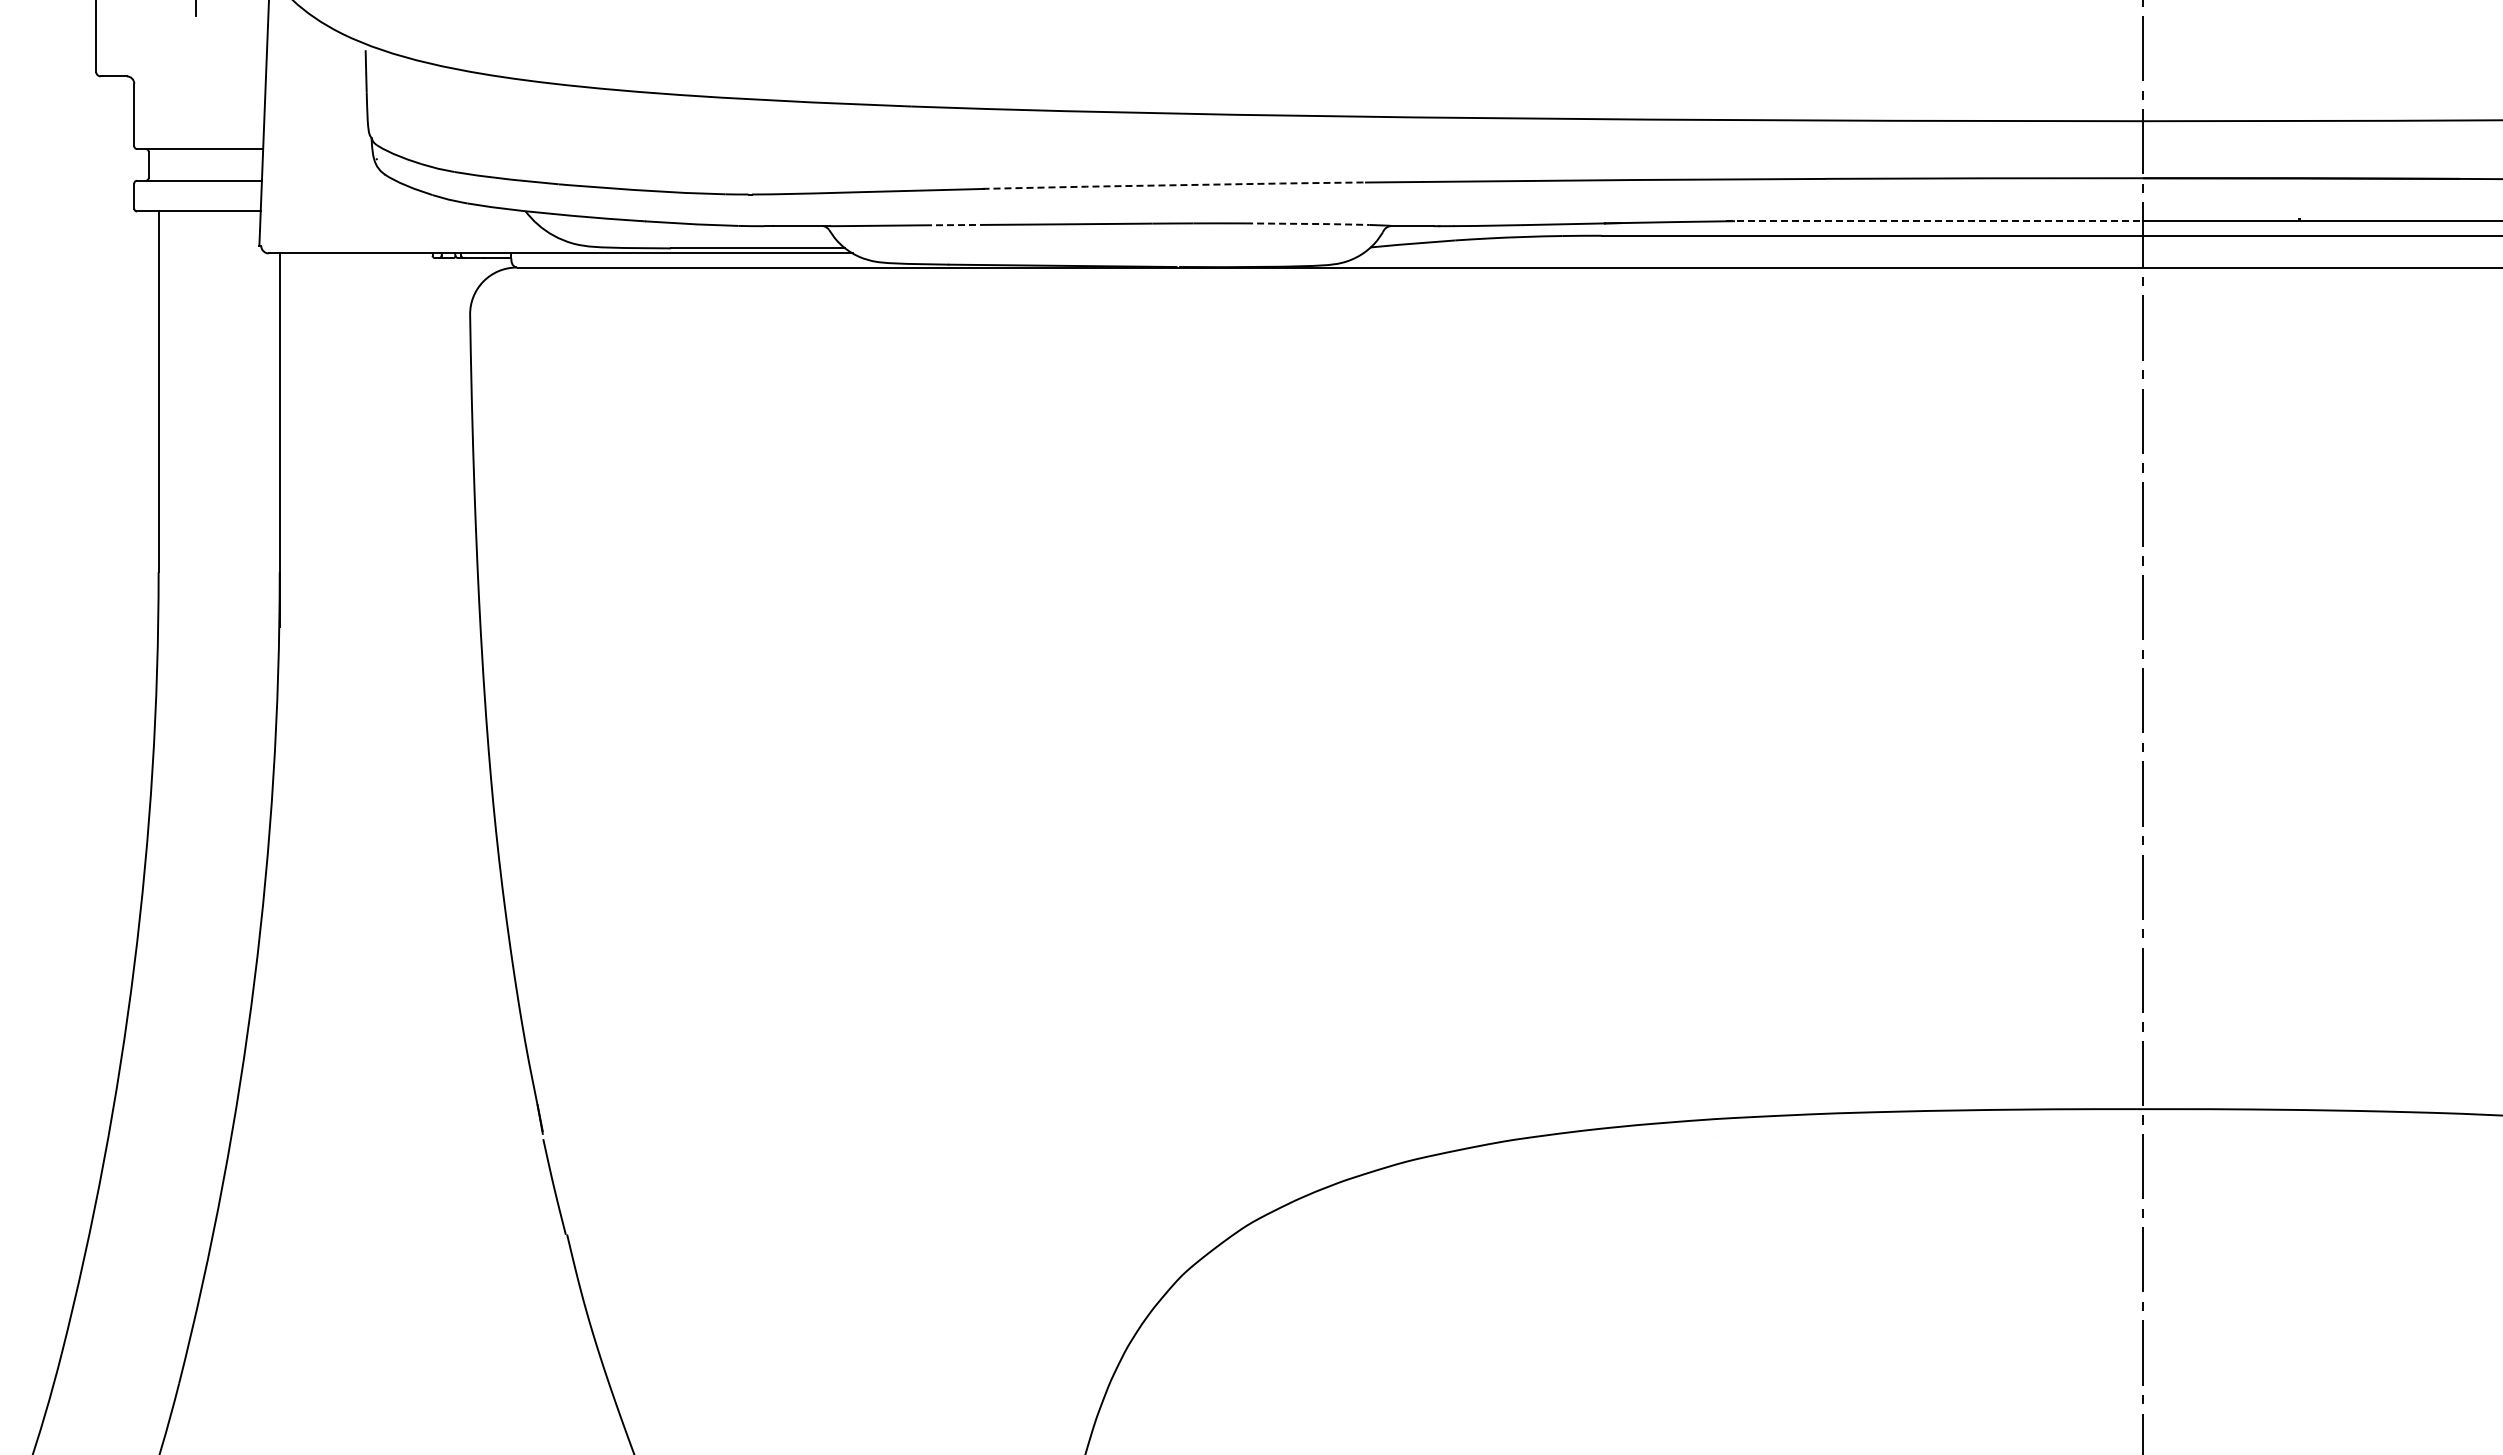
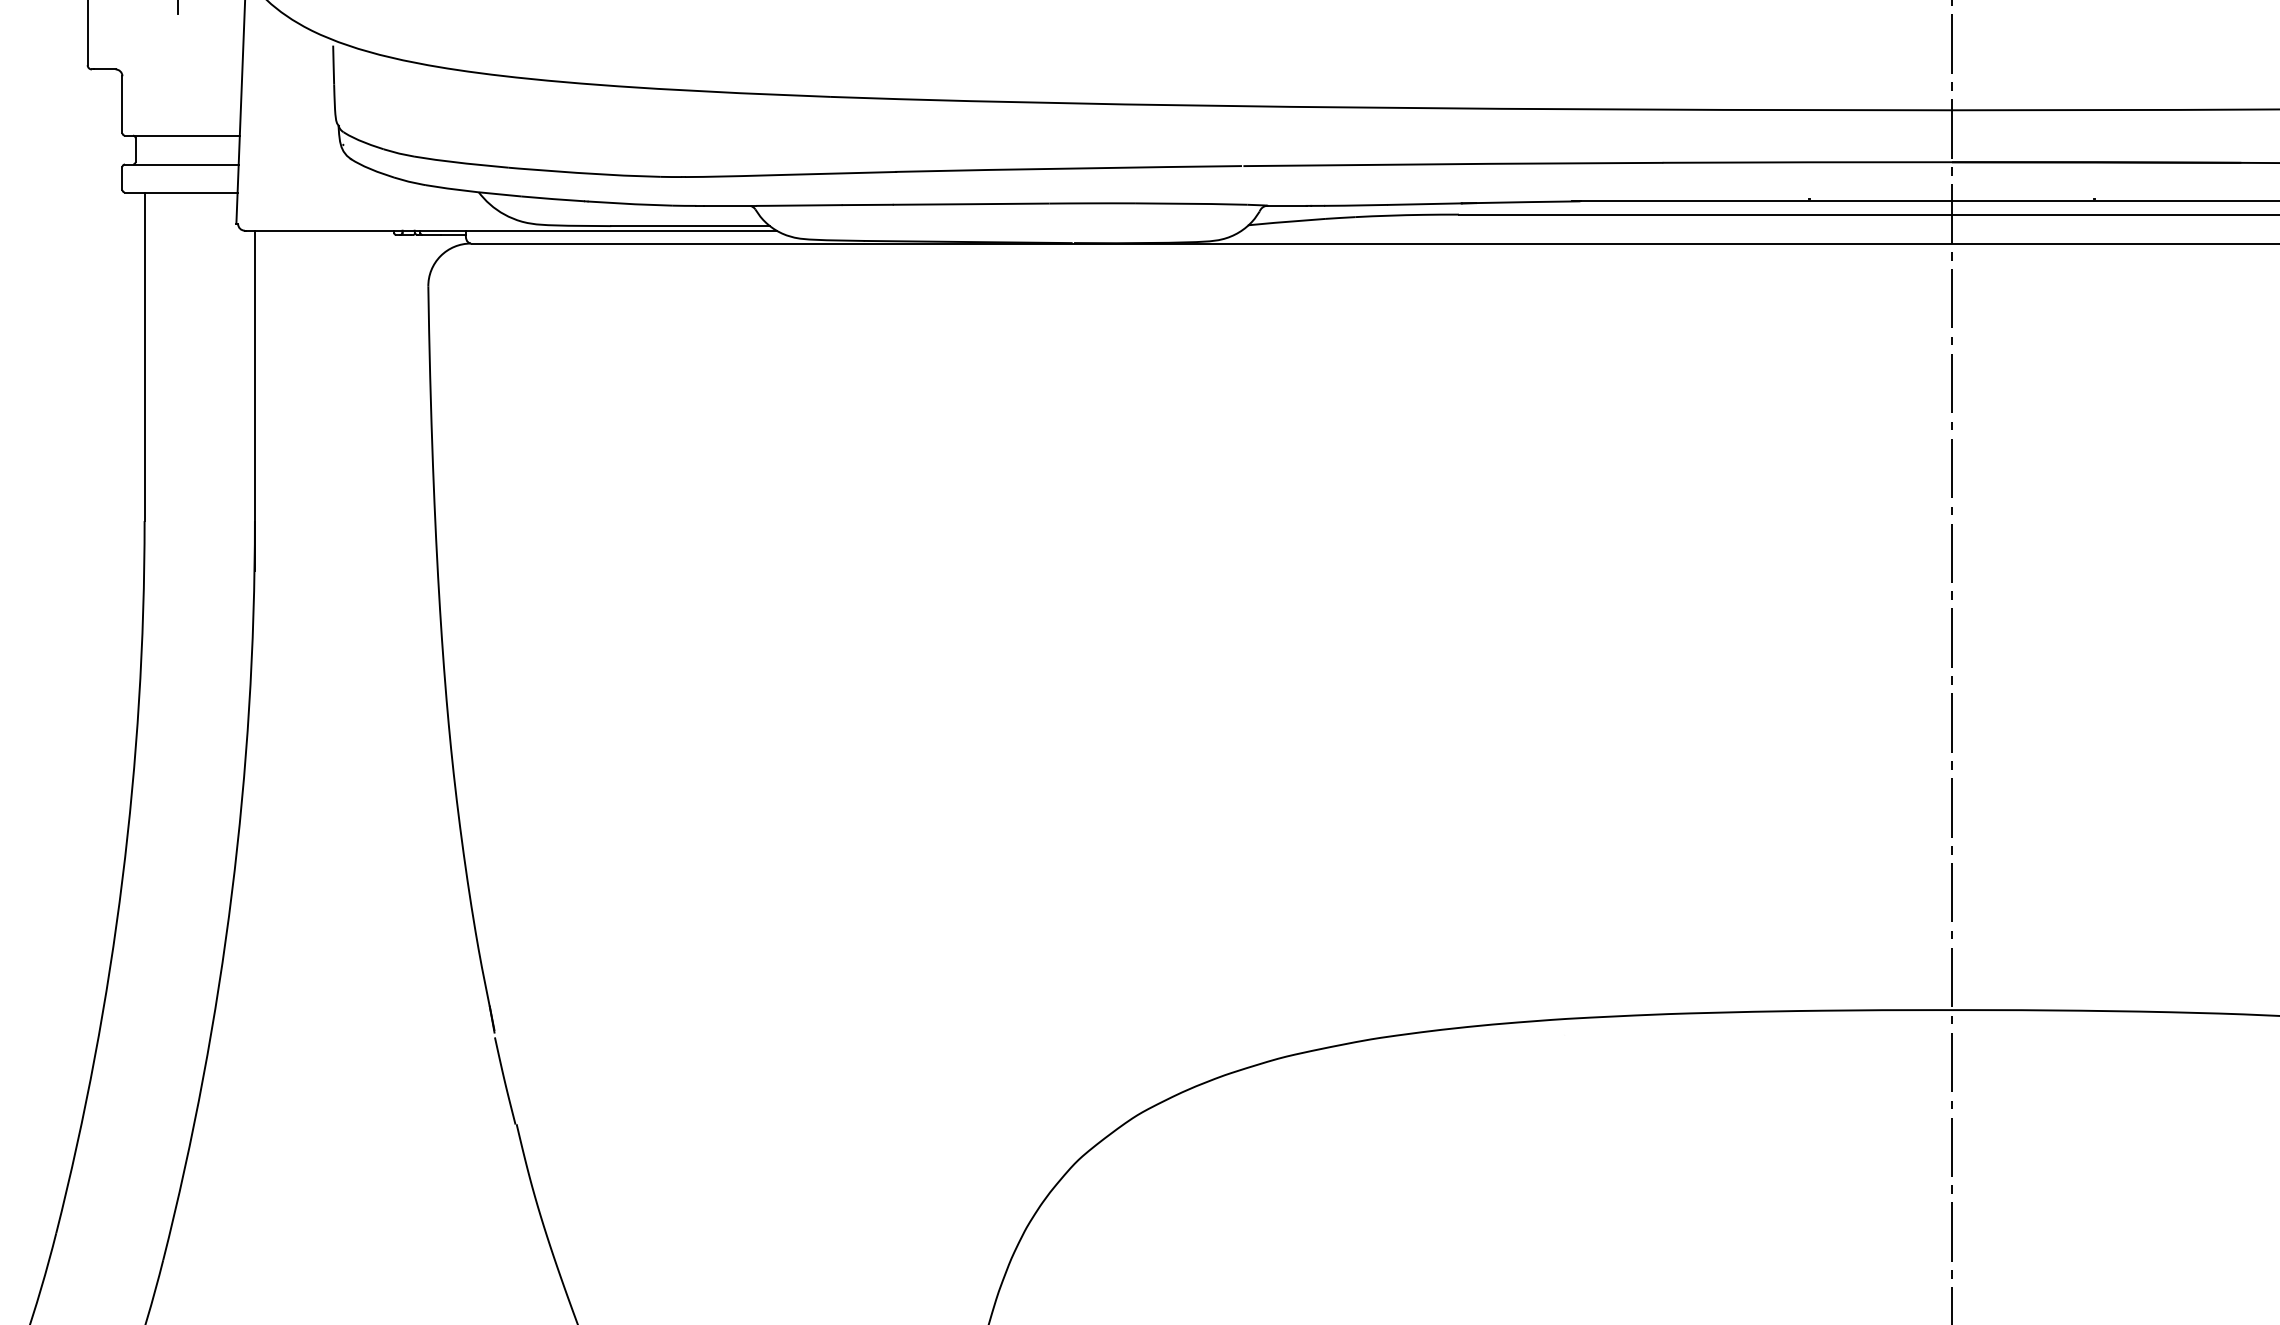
line: (1172, 185) -> (1068, 168), dashed -> solid
line: (1934, 221) -> (1762, 201), dashed -> solid
line: (1308, 223) -> (1191, 203), dashed -> solid
line: (952, 225) -> (867, 205), dashed -> solid

